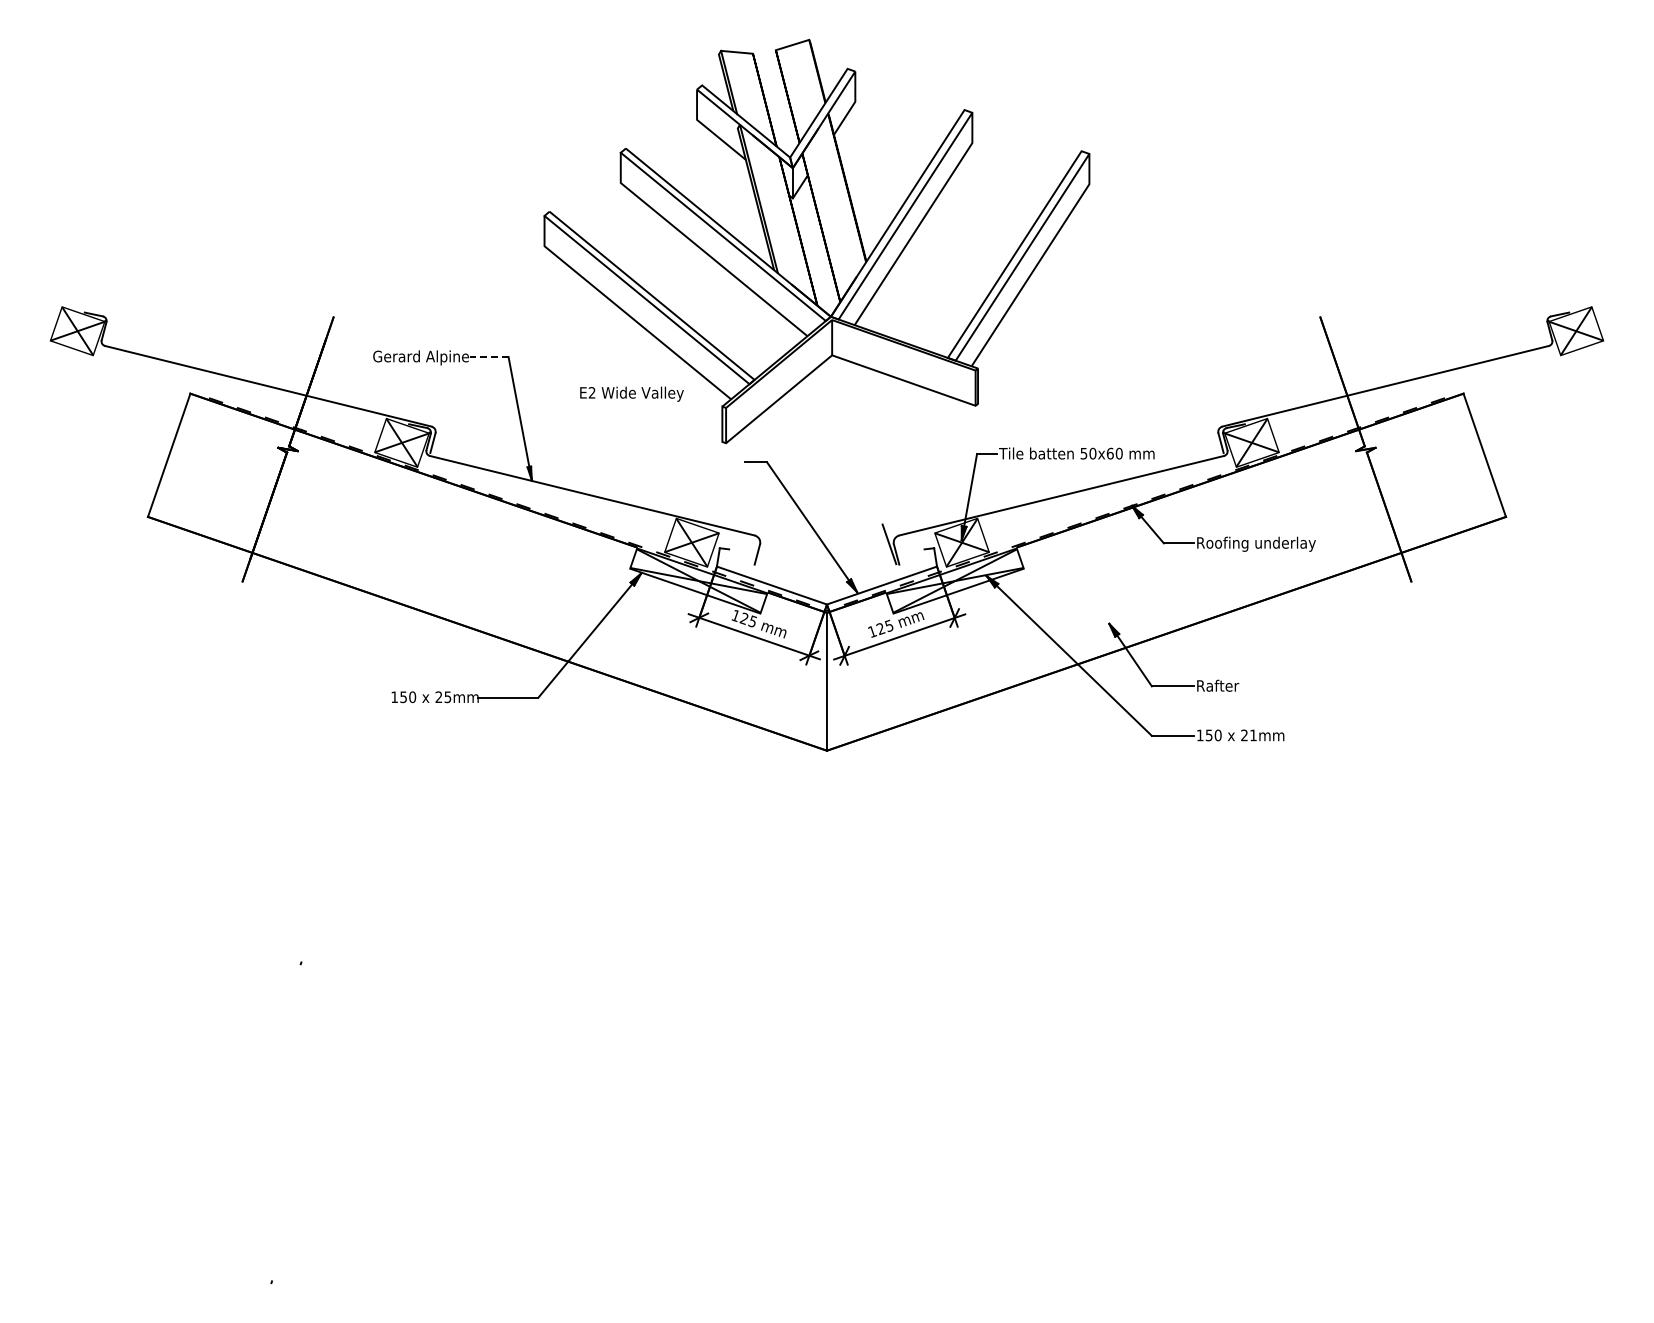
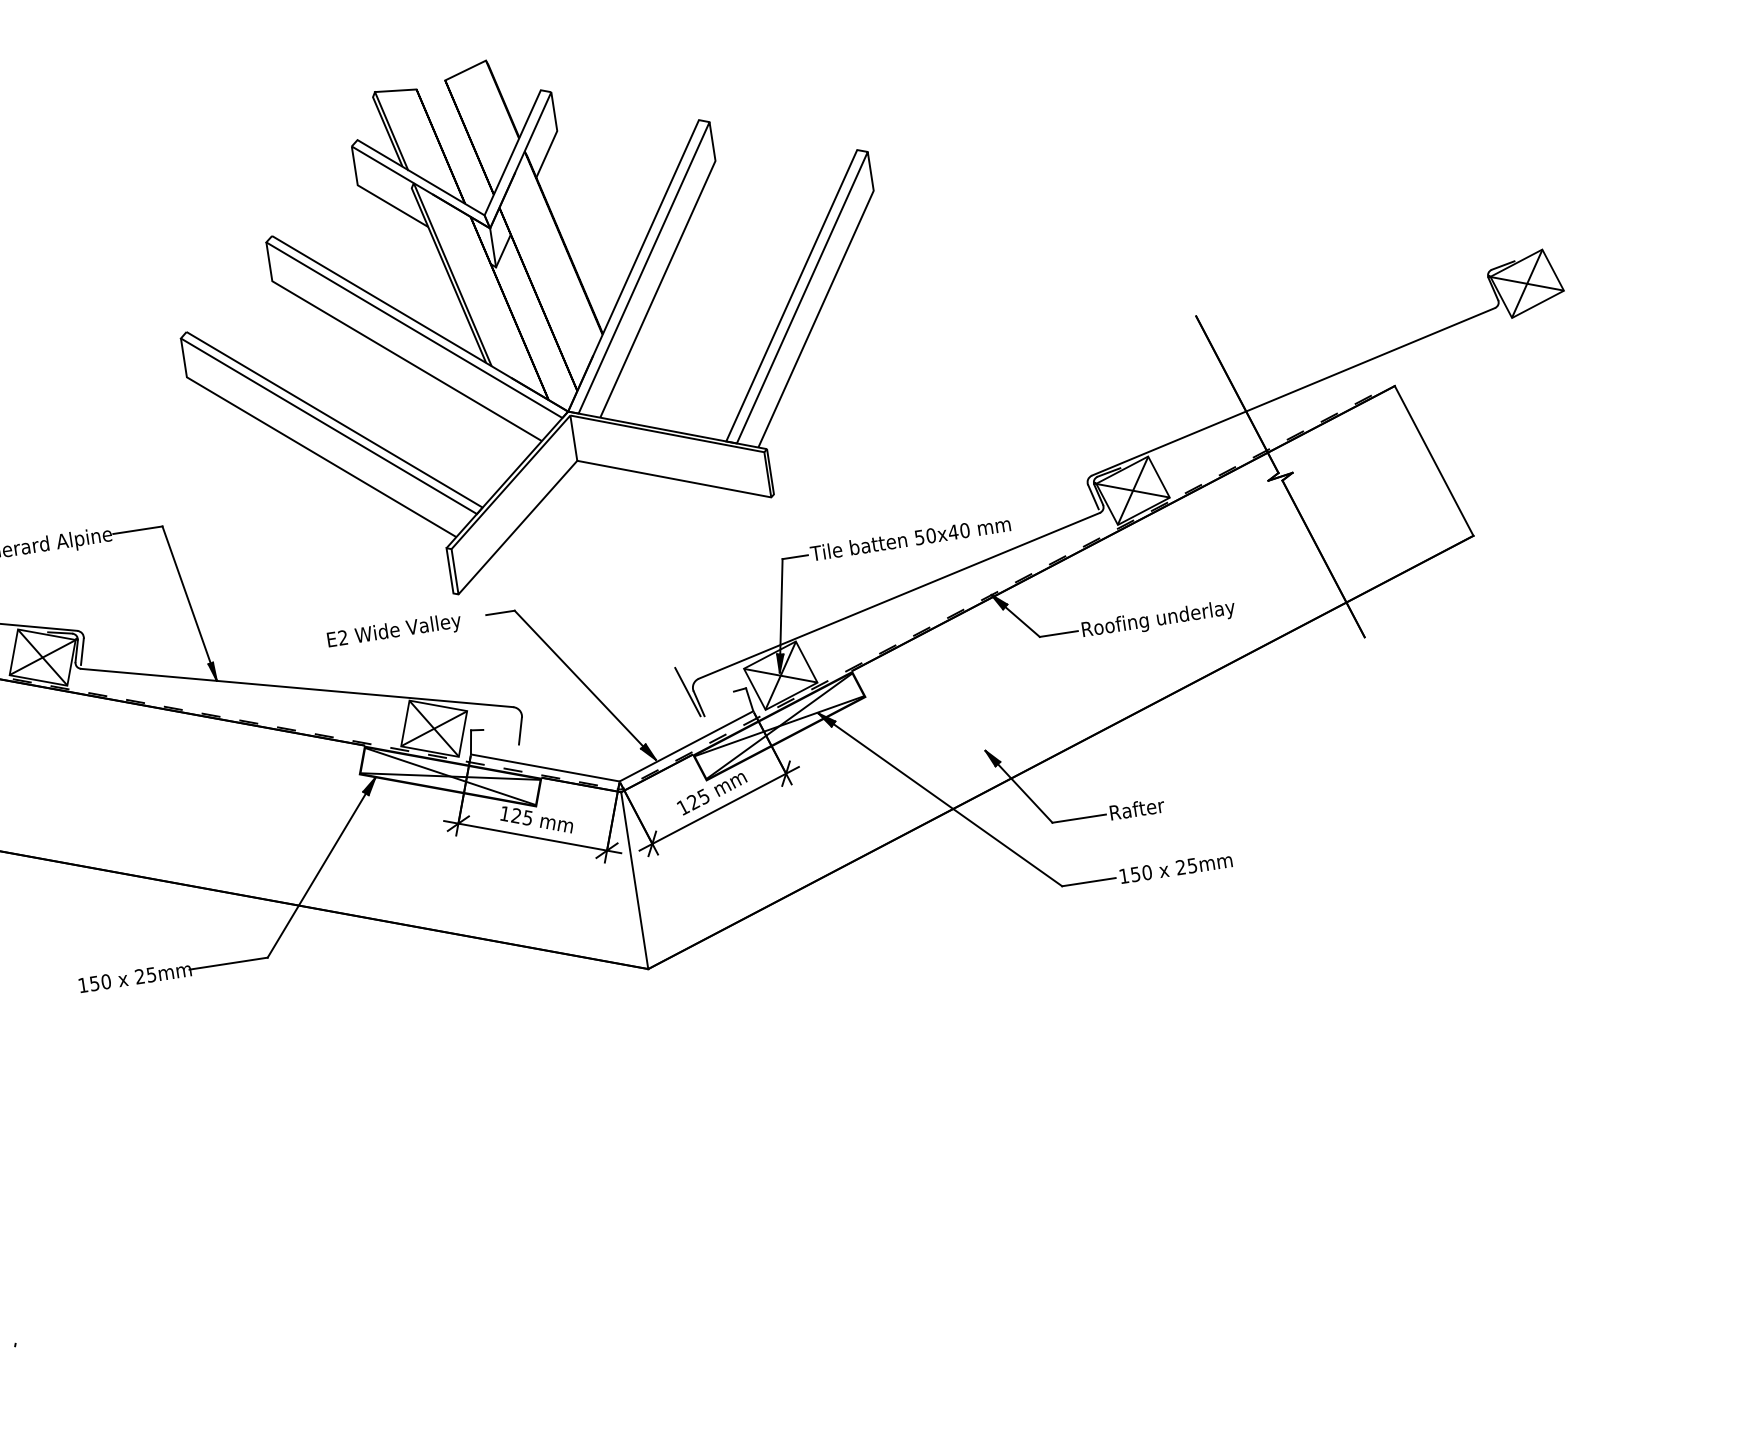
line: (488, 356) -> (136, 529), dashed -> solid
text: (631, 393) -> (393, 630), moved
text: (1109, 453) -> (952, 532), 50x60 -> 50x40
text: (1253, 735) -> (1192, 865), 21mm -> 25mm

